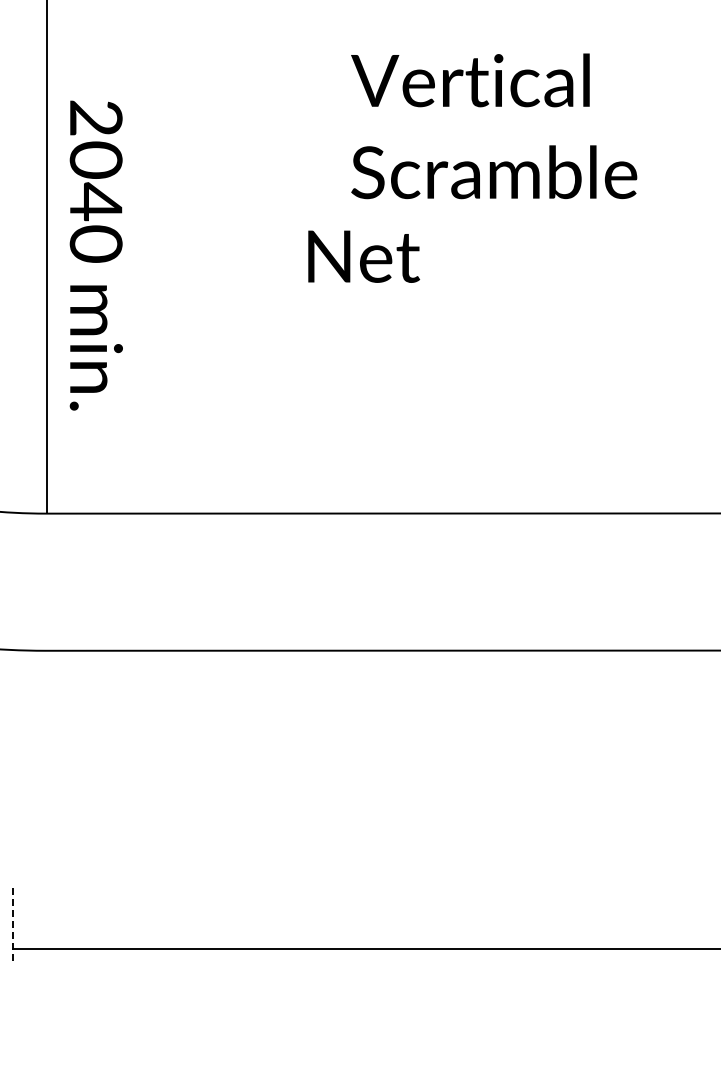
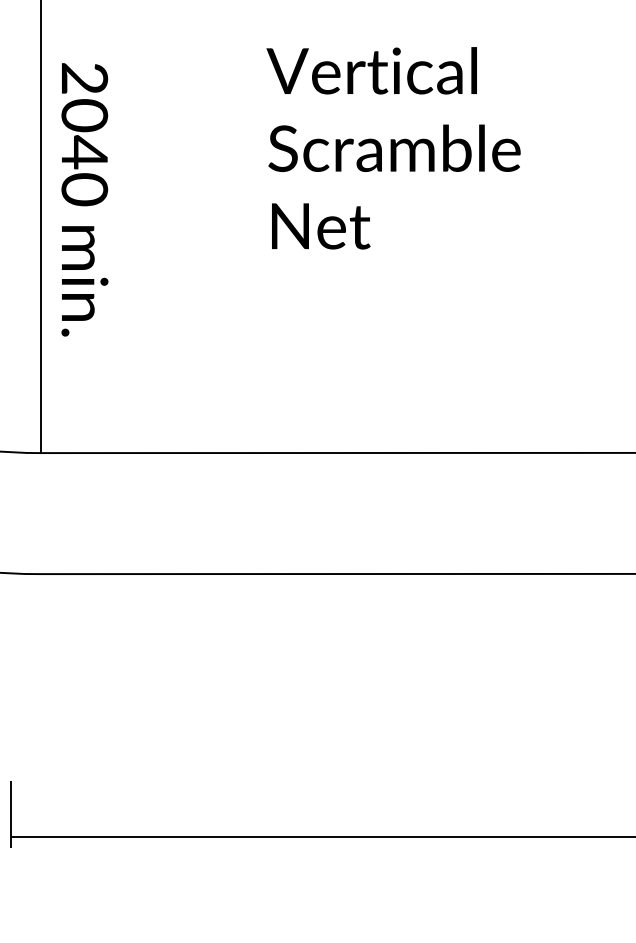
text: (470, 80) -> (371, 70), moved
text: (494, 172) -> (394, 148), moved
text: (95, 255) -> (84, 199), moved
line: (13, 923) -> (11, 814), dashed -> solid

